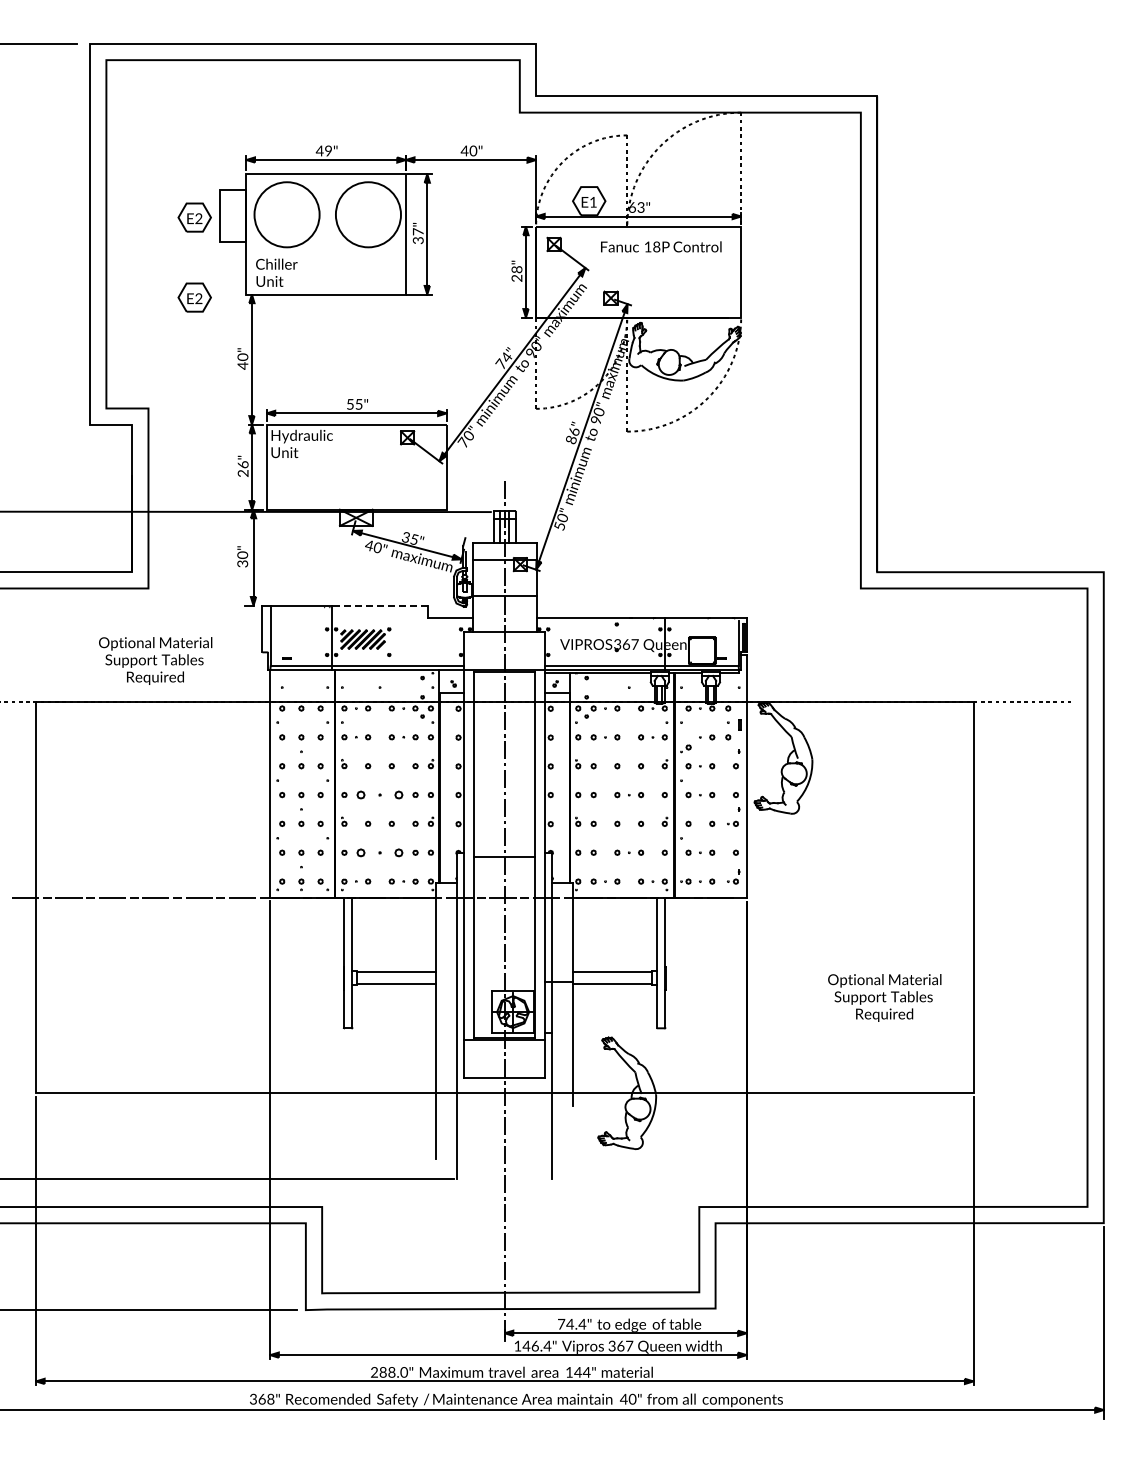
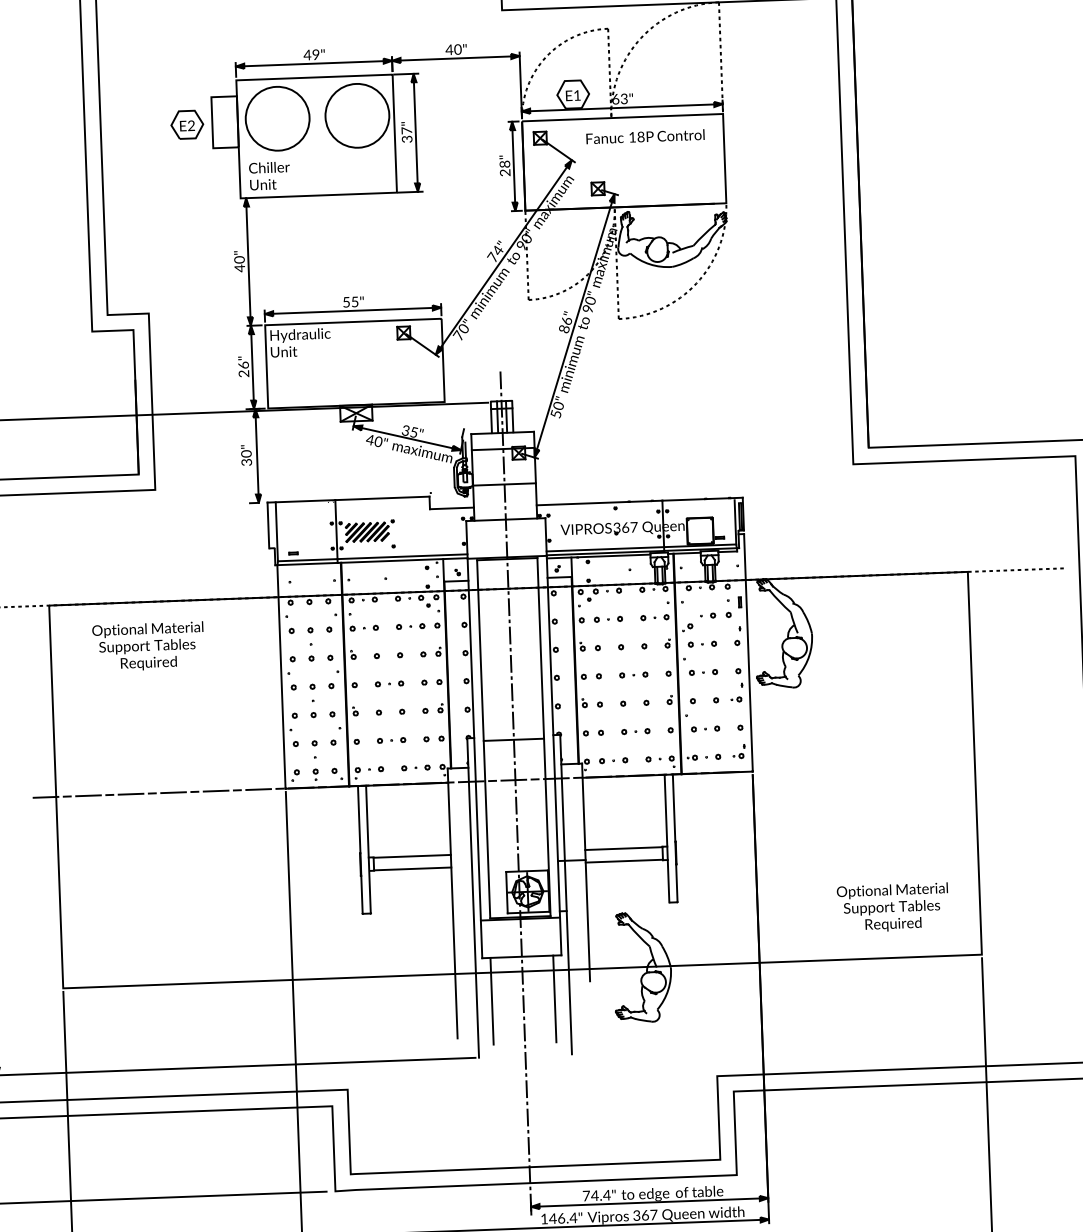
part: (194, 297) -> (189, 203), removed
line: (379, 605) -> (382, 498), dashed -> solid
text: (155, 660) -> (148, 646), moved
part: (379, 794) -> (389, 683), size x0.62
part: (379, 852) -> (391, 740), size x0.62
text: (884, 997) -> (892, 907), moved
line: (472, 1122) -> (491, 1001), added
line: (536, 1122) -> (554, 999), added

